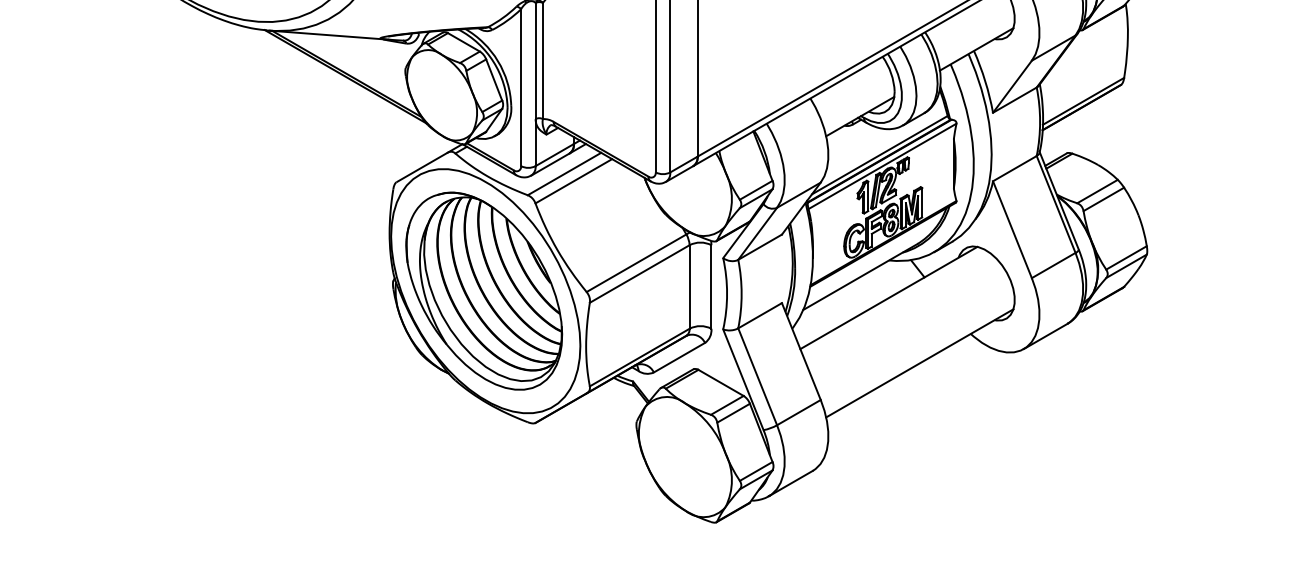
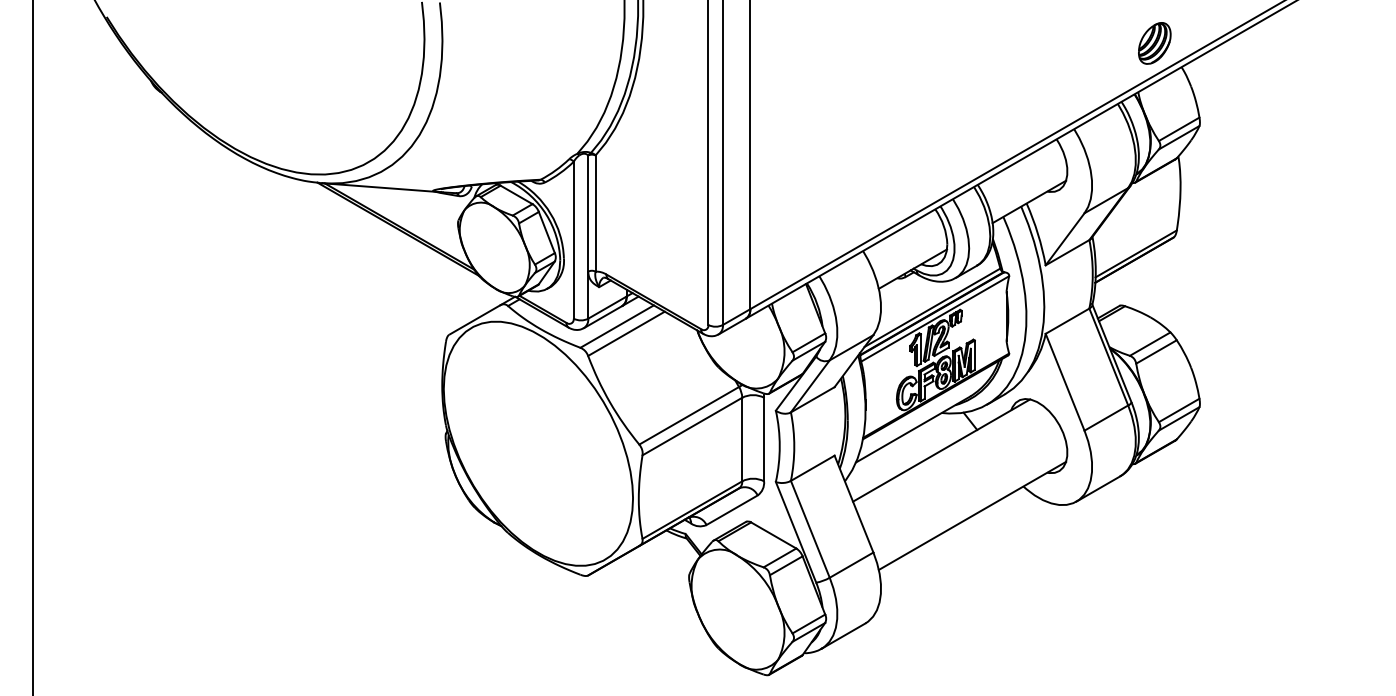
part: (483, 290) -> (536, 443), removed

